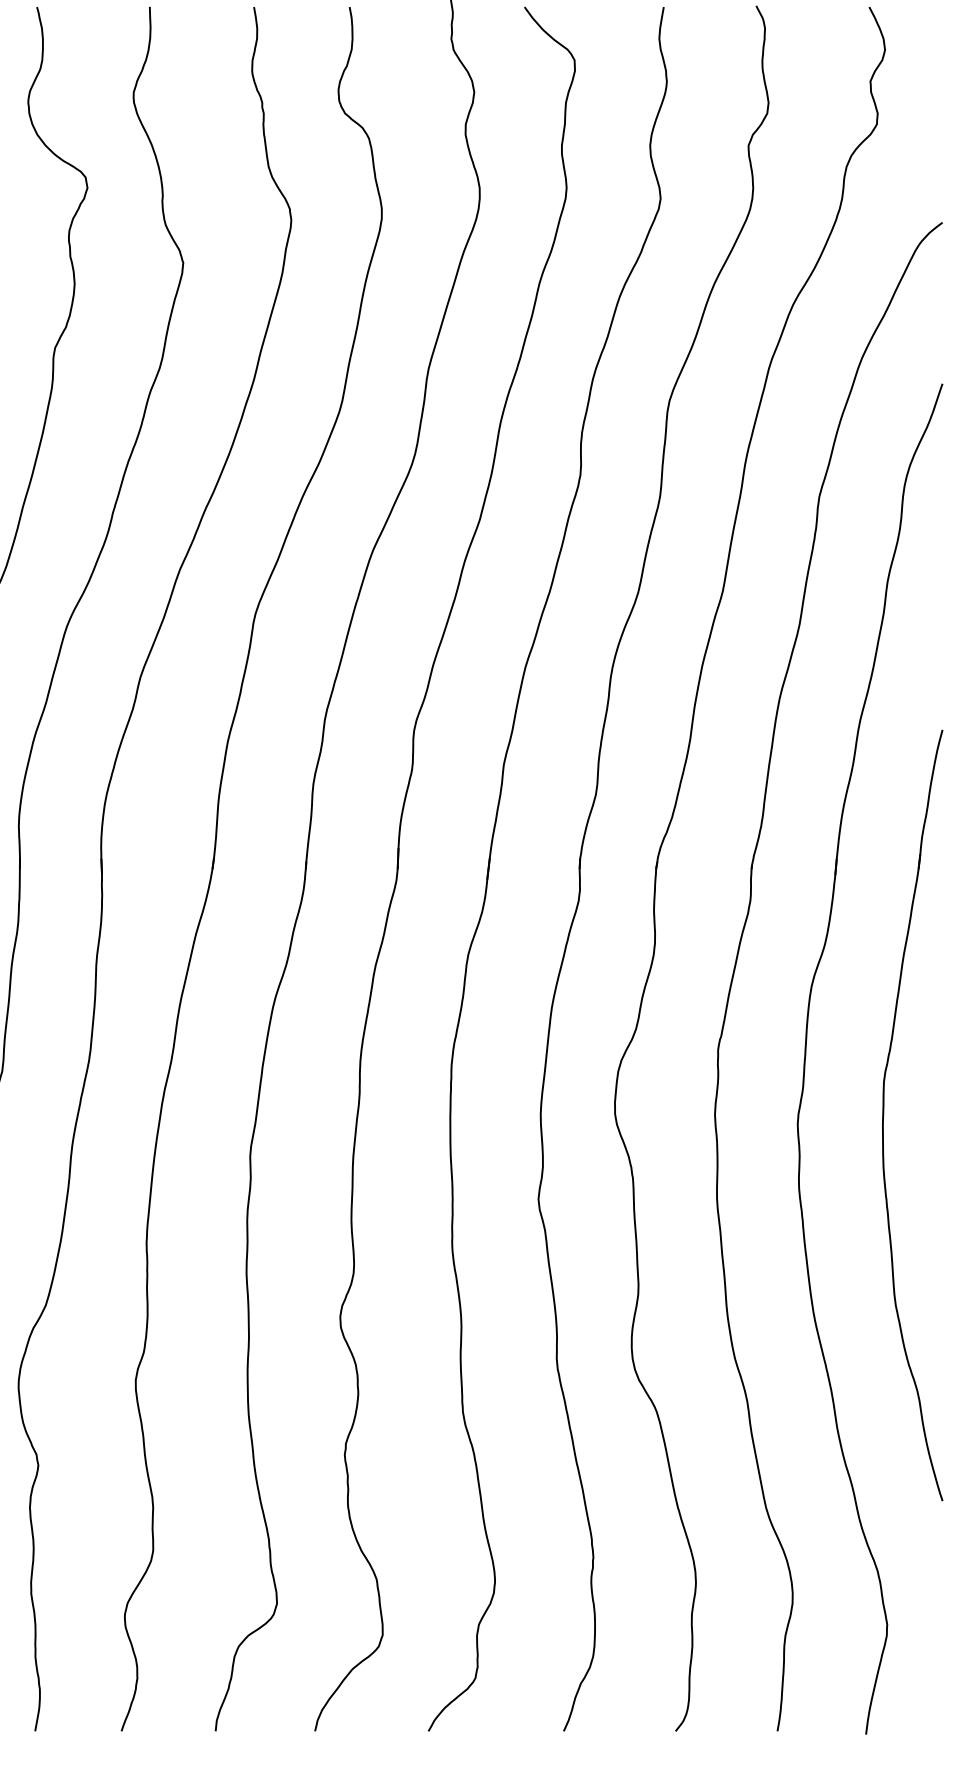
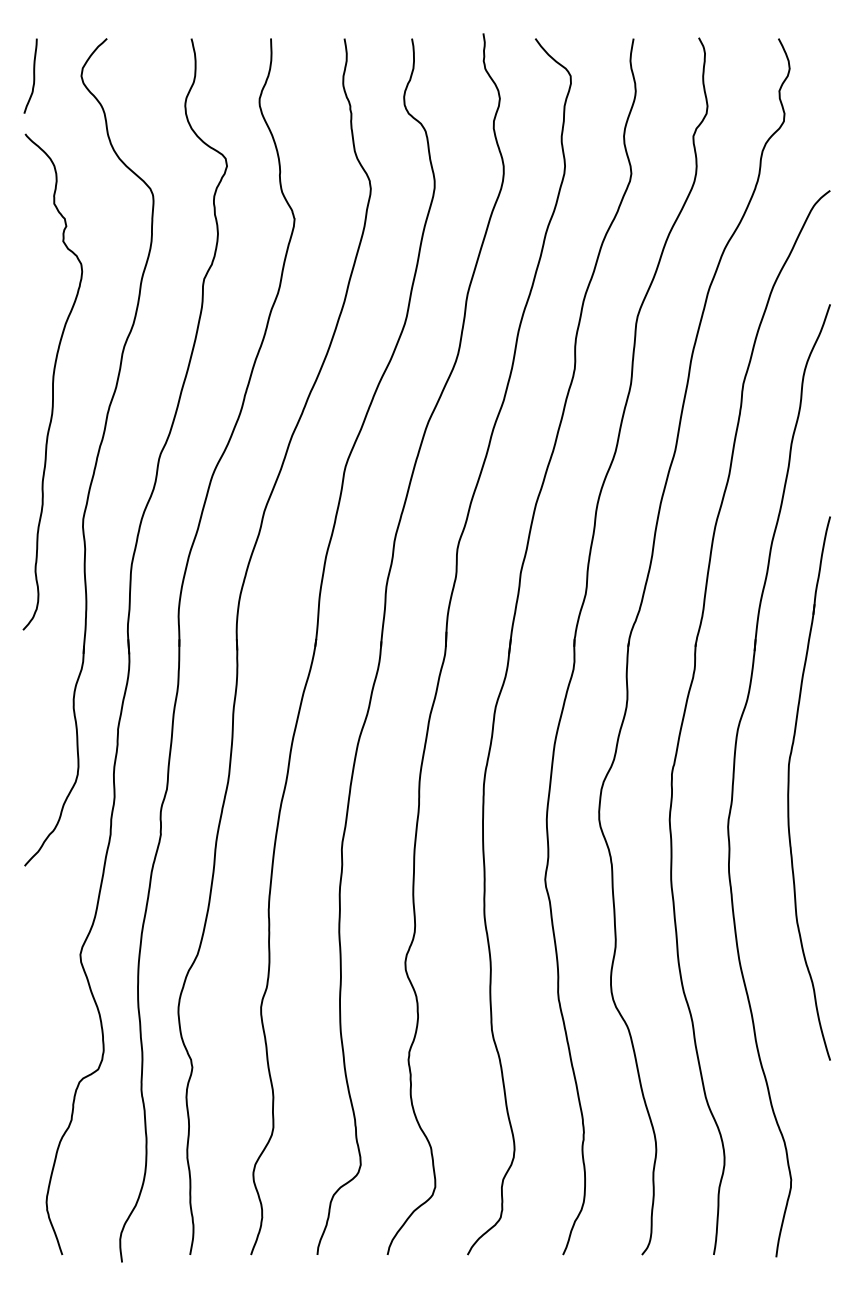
part: (884, 1115) -> (789, 788), moved

